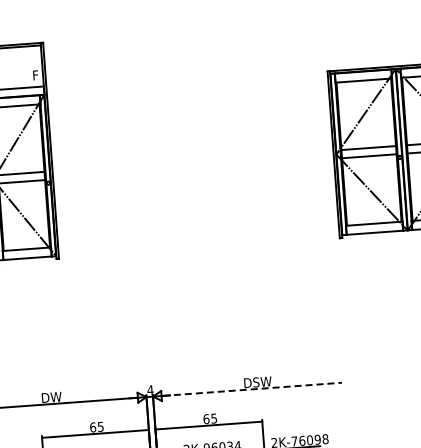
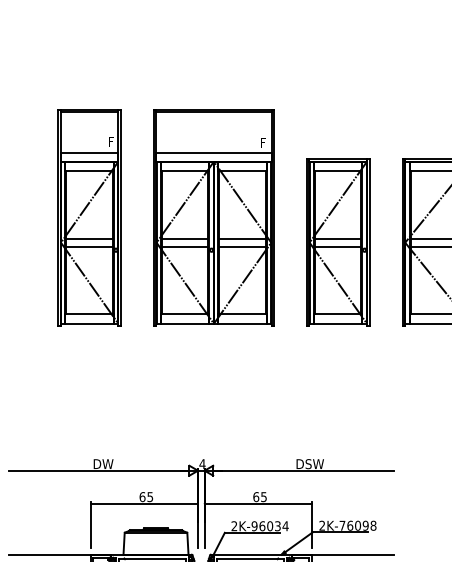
part: (143, 143) -> (213, 217), added
part: (269, 159) -> (338, 242), added
line: (252, 389) -> (304, 470), dashed -> solid

